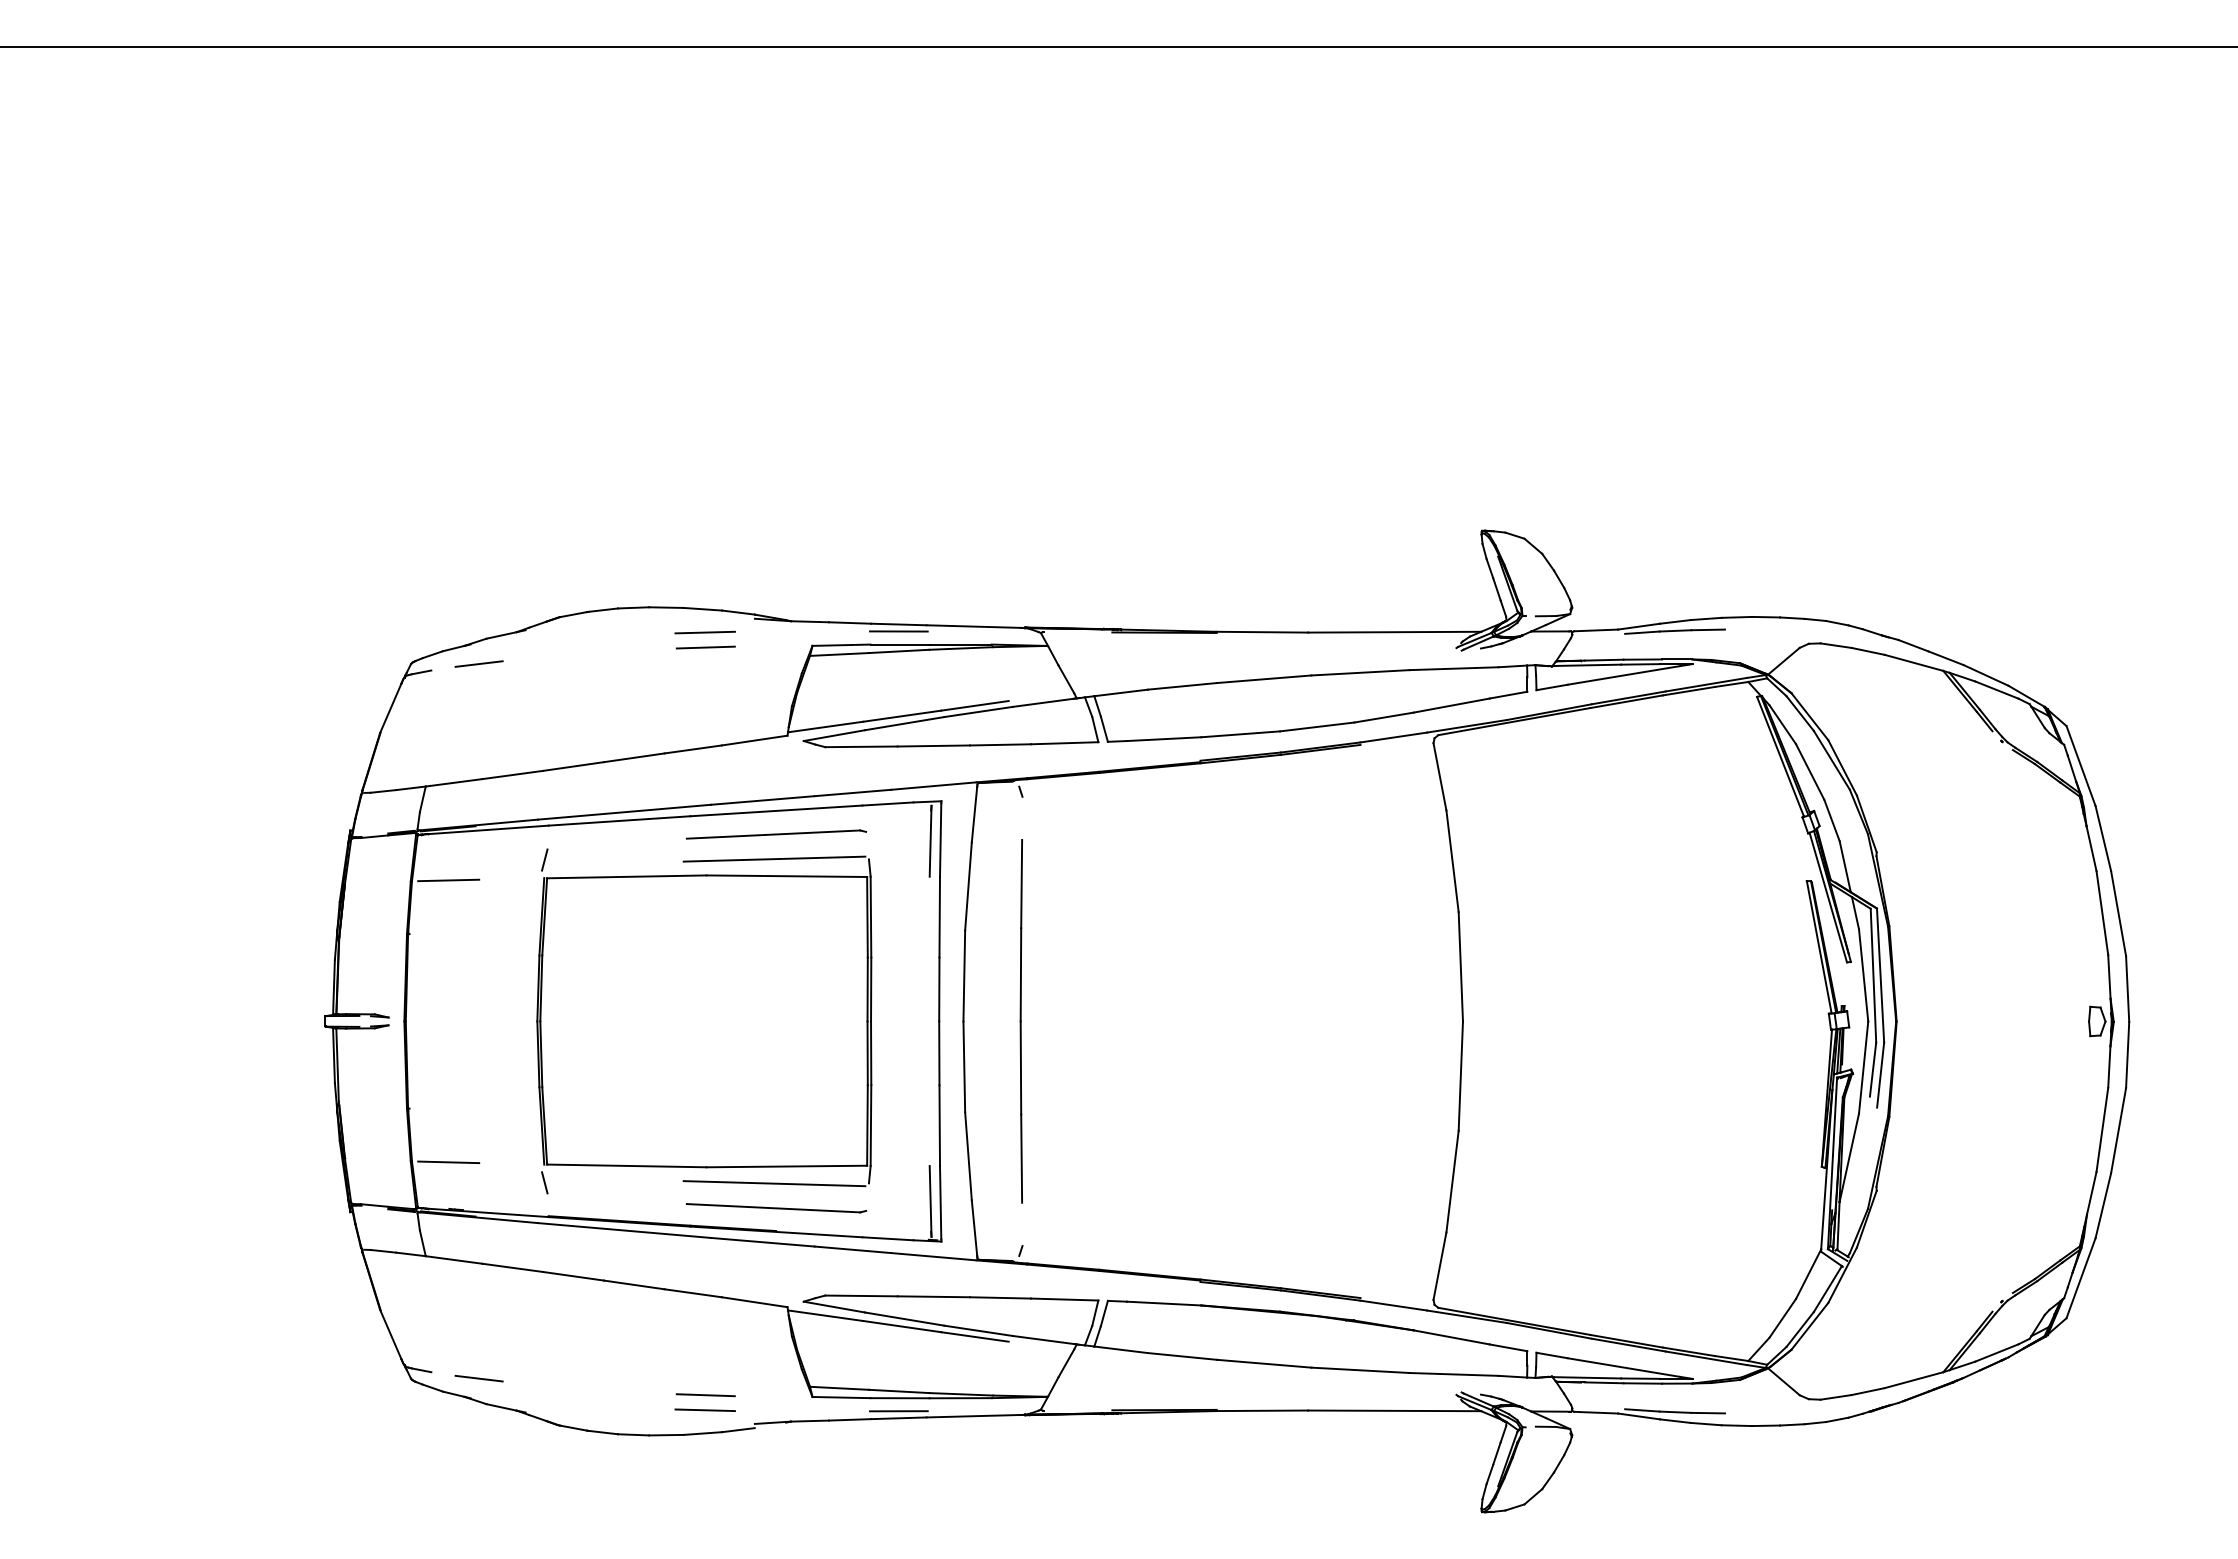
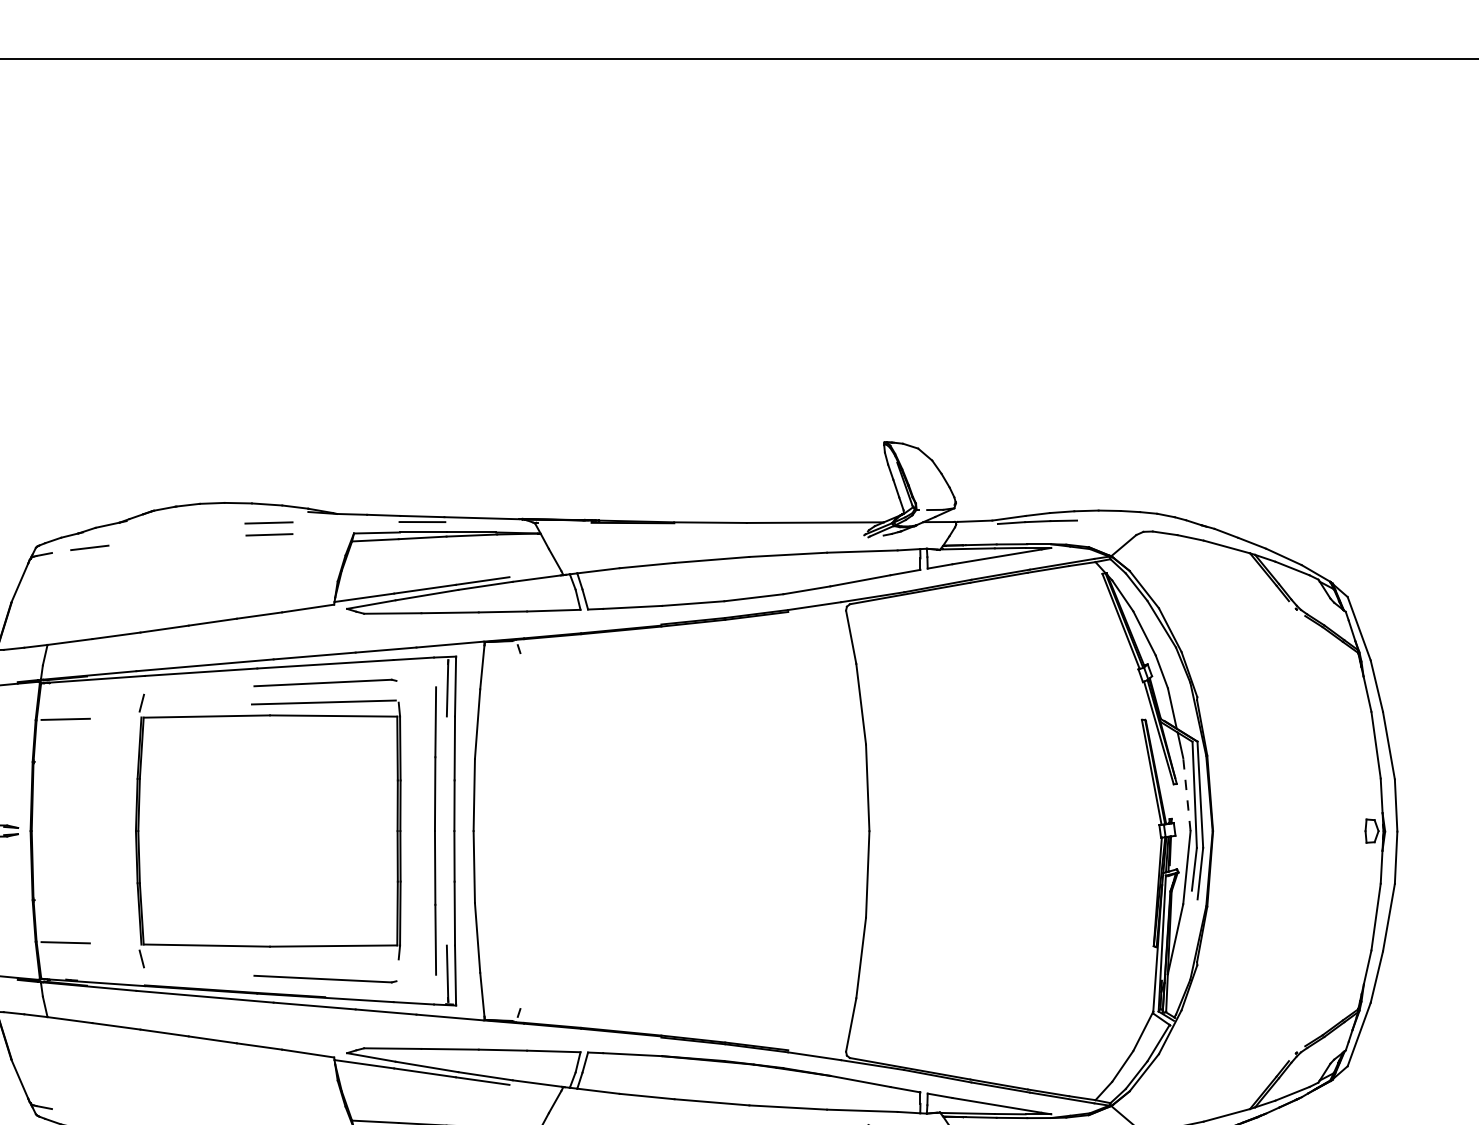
line: (1863, 974) -> (1186, 793), solid -> dashed
line: (1020, 1021) -> (434, 831), moved
line: (774, 1183) -> (323, 959), removed
line: (478, 1378) -> (89, 1114), removed

